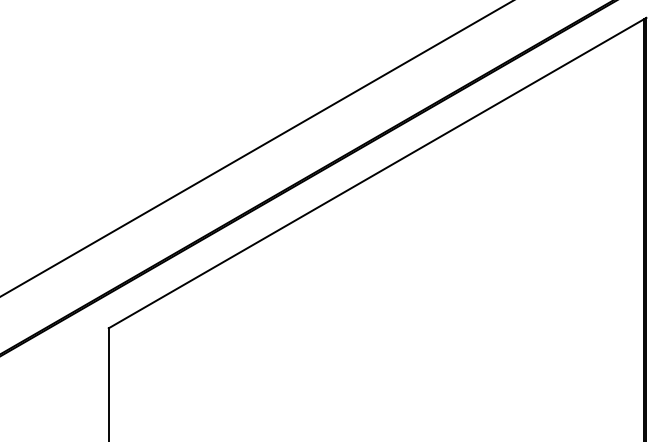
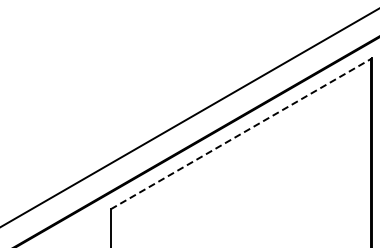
line: (377, 172) -> (241, 133), solid -> dashed

